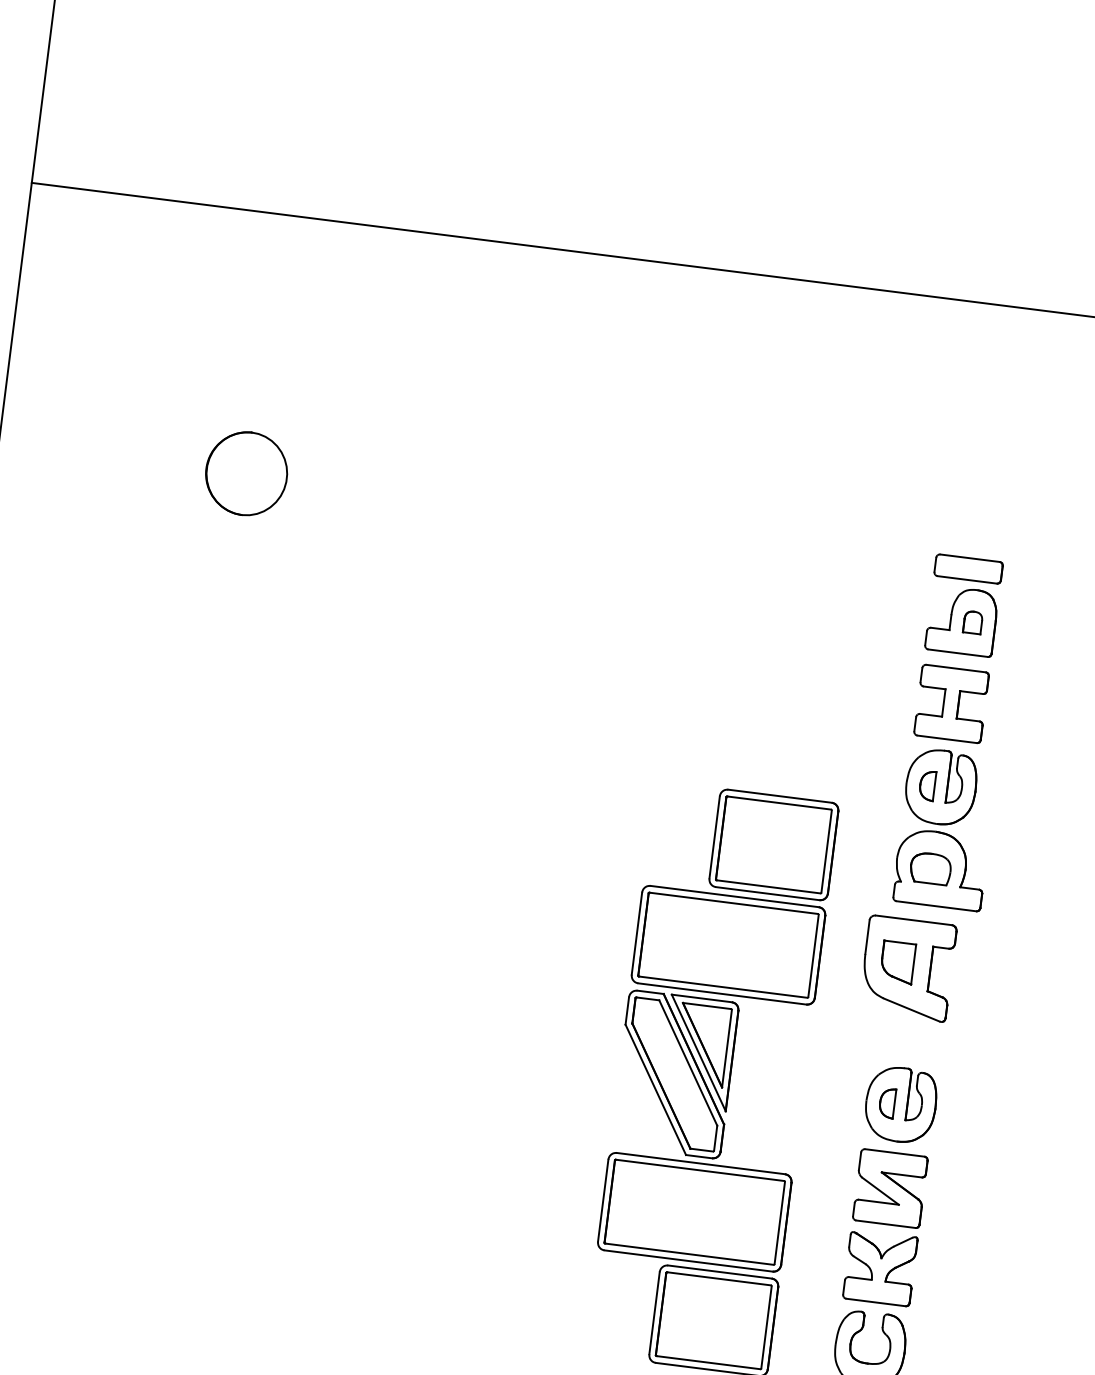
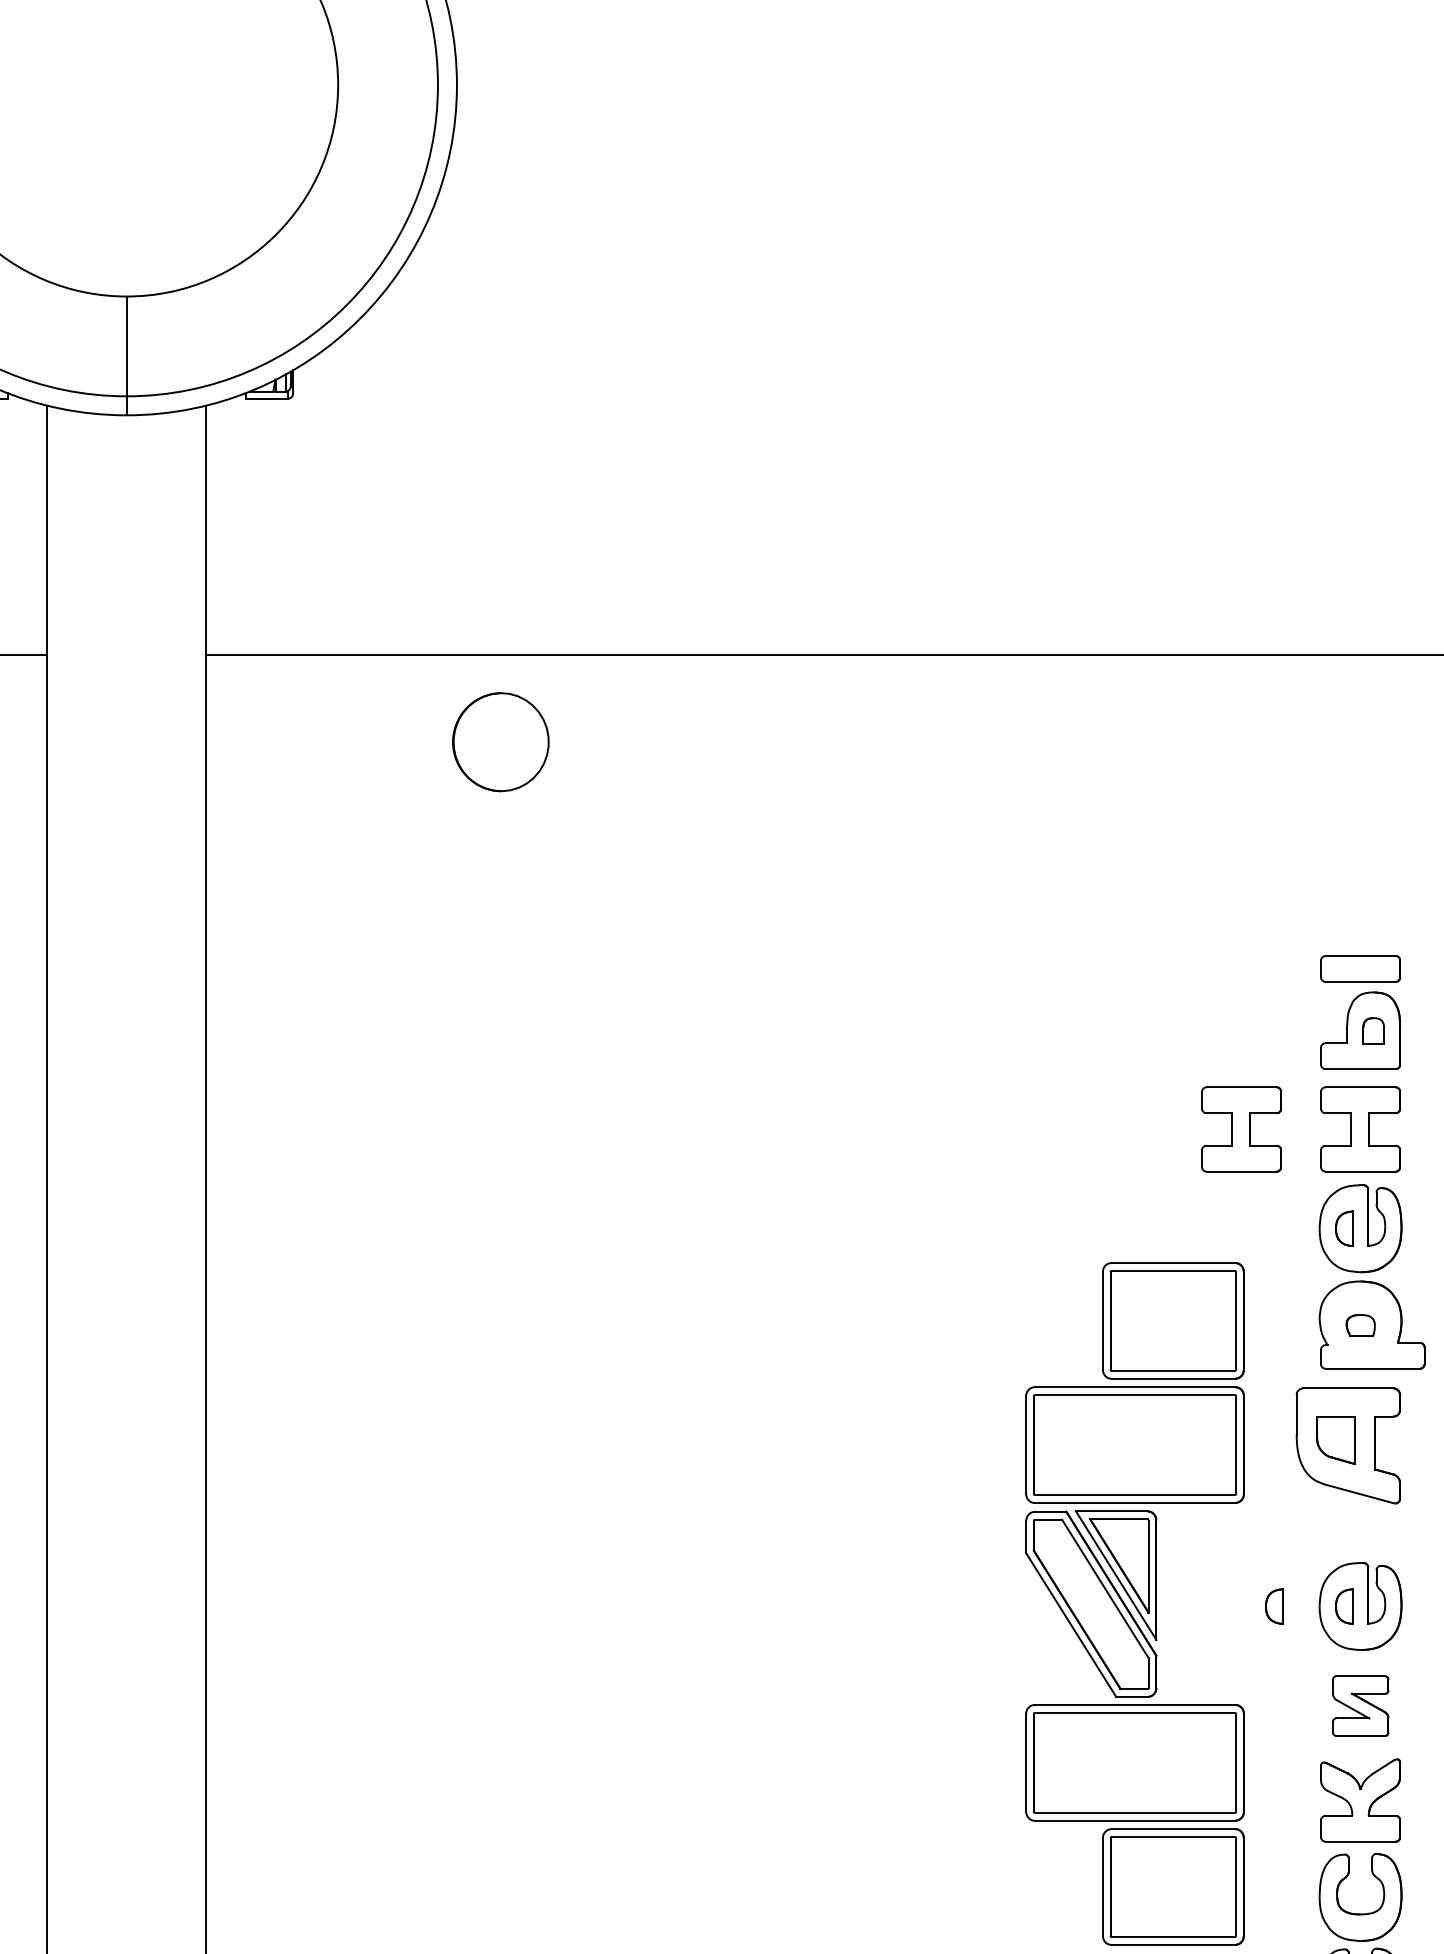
part: (246, 473) -> (500, 742), moved
part: (851, 691) -> (1241, 1129), added
part: (930, 868) -> (1360, 1325), size x0.6
part: (828, 1095) -> (1274, 1606), added
part: (890, 1188) -> (1360, 1705), size x0.7

